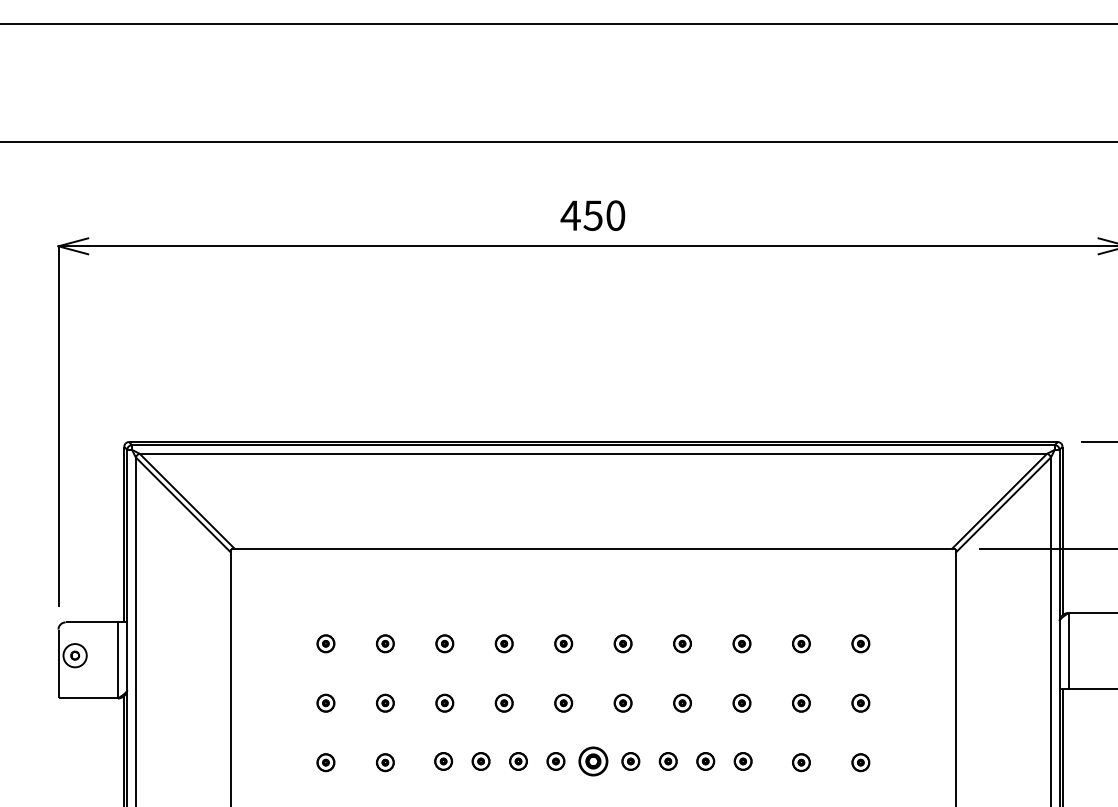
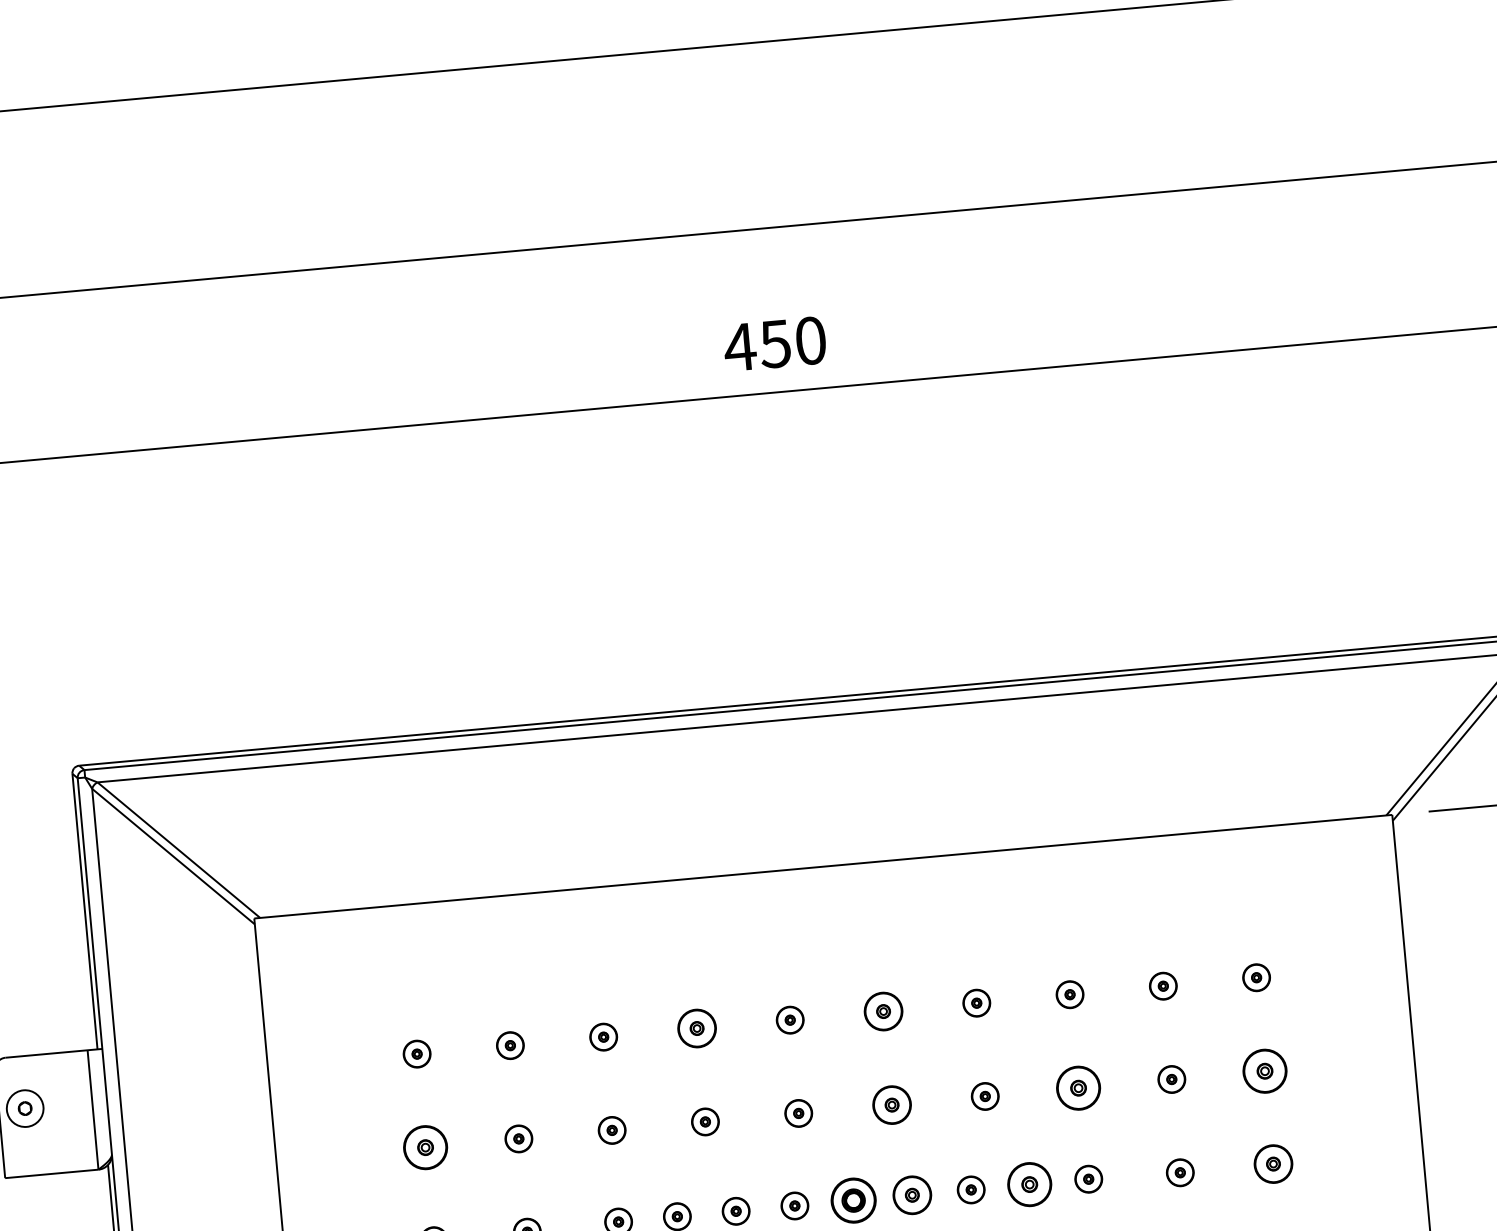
part: (503, 643) -> (695, 1028), size x1.4
part: (622, 643) -> (882, 1011), size x1.4
part: (325, 702) -> (424, 1146), size x1.6
part: (622, 702) -> (890, 1103), size x1.4
part: (741, 702) -> (1077, 1086), size x1.6
part: (860, 702) -> (1264, 1069), size x1.6
part: (630, 761) -> (911, 1195), size x1.4
part: (705, 761) -> (1029, 1184), size x1.6
part: (860, 762) -> (1273, 1164), size x1.4

